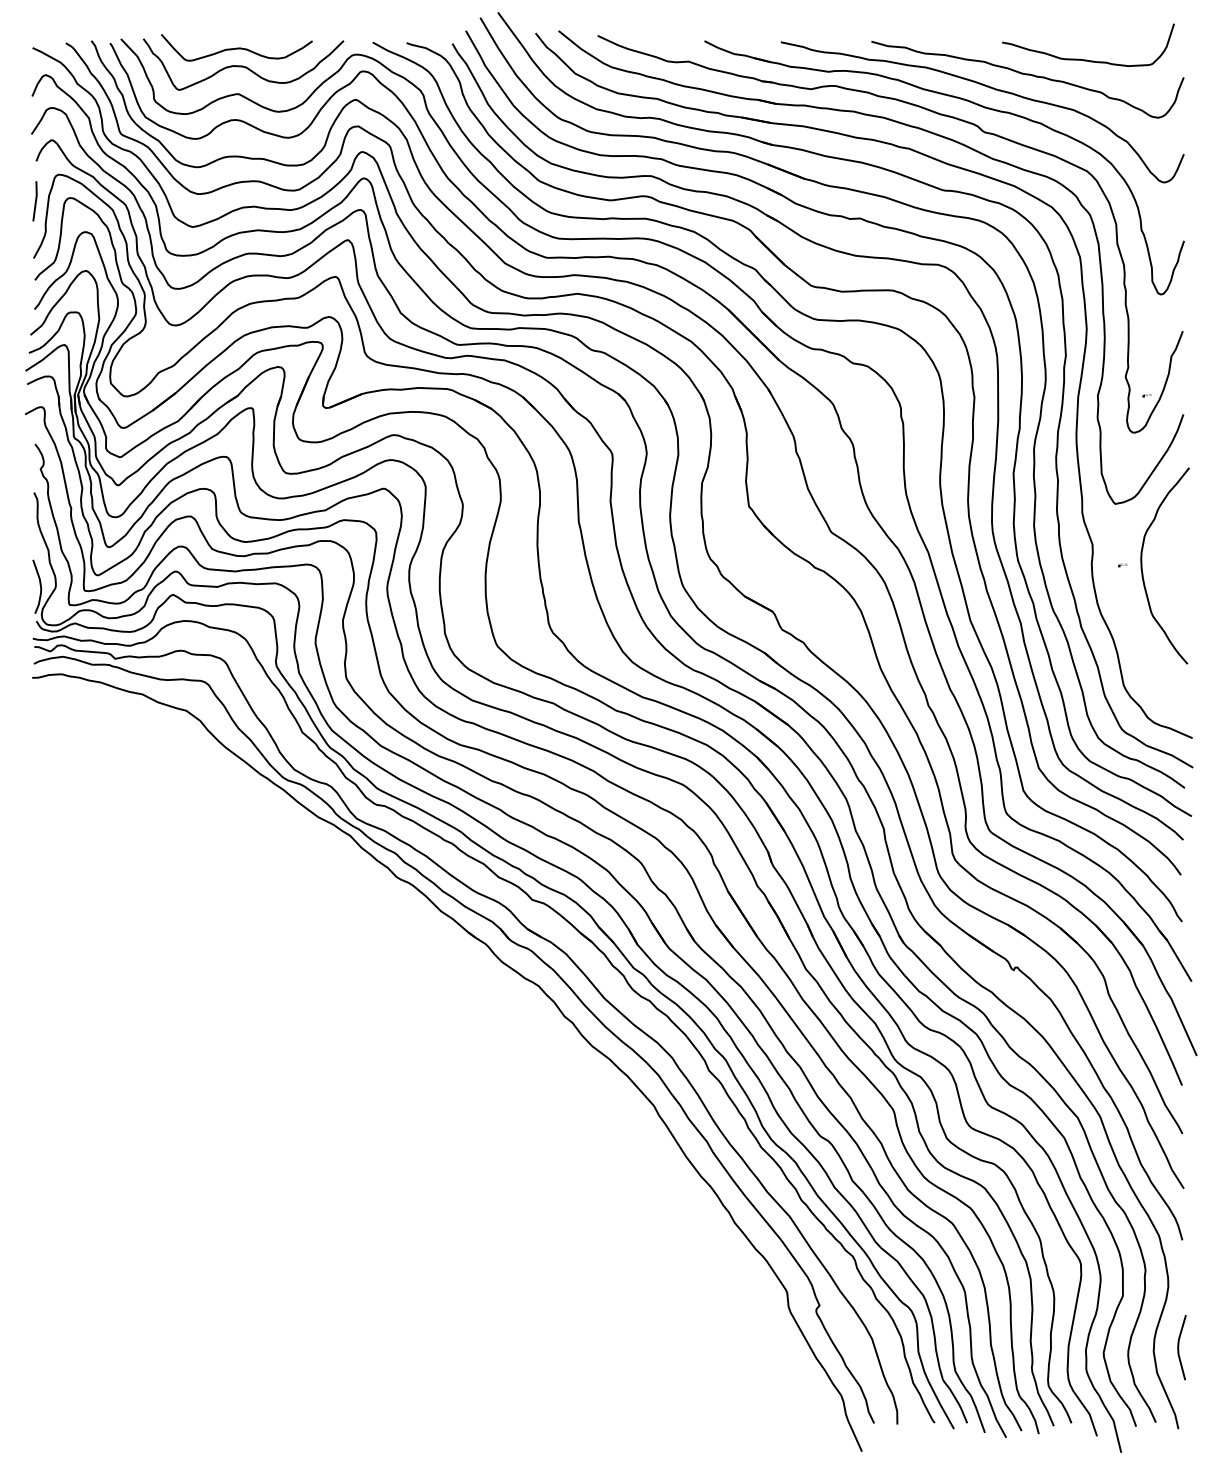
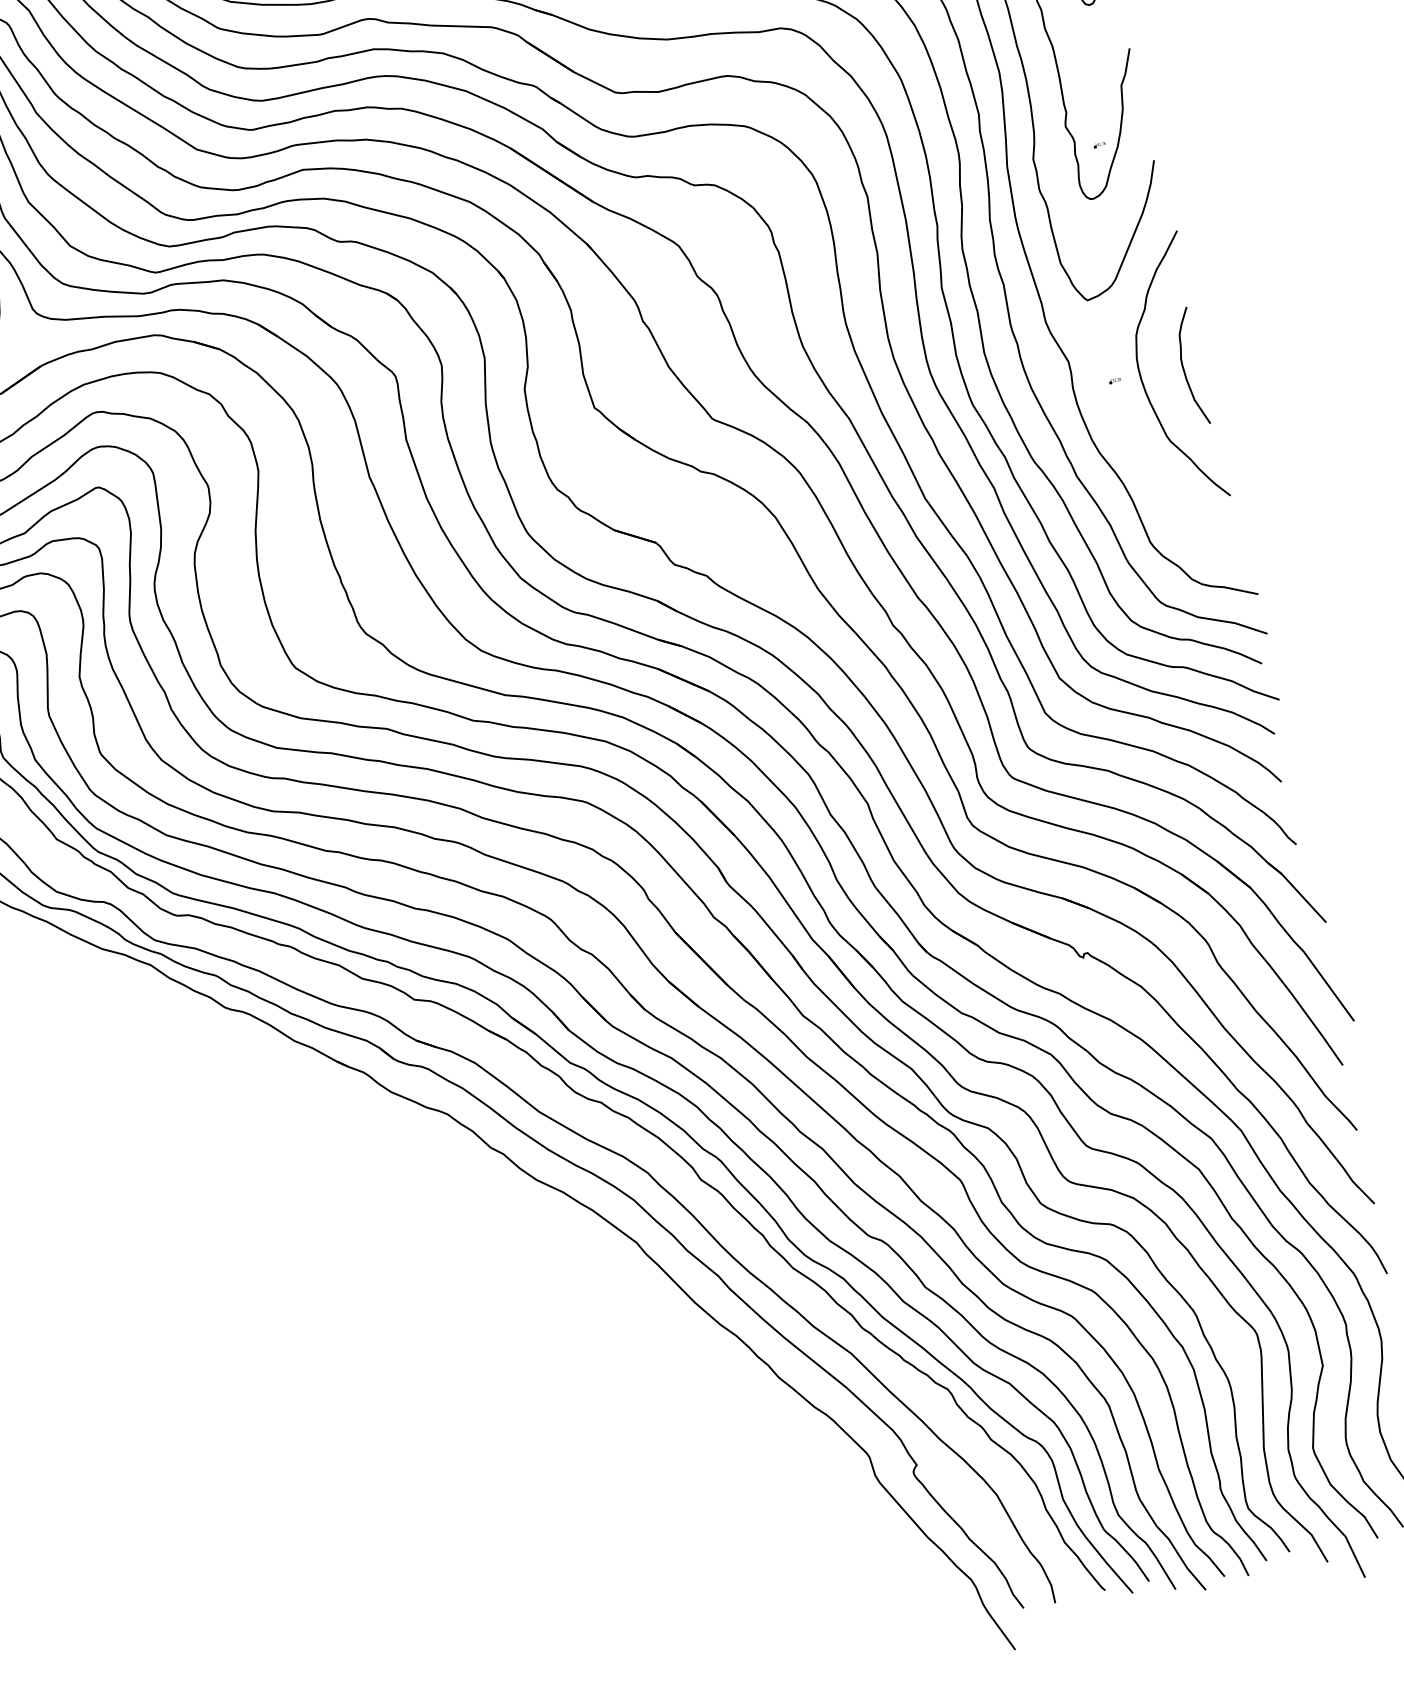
curve: (1174, 567) -> (1185, 369), added

